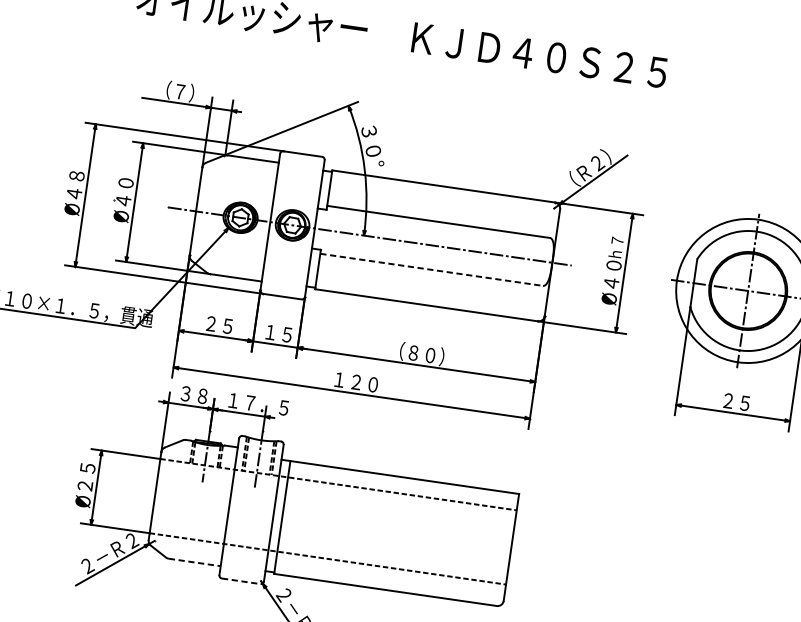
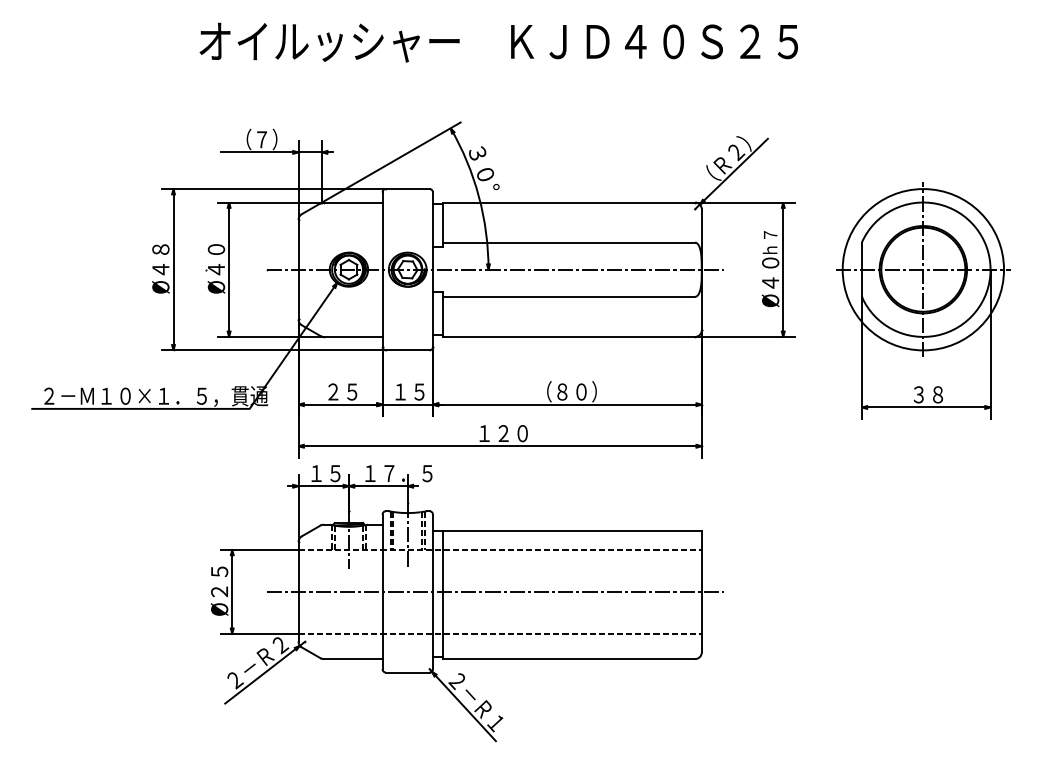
line: (432, 269) -> (569, 296), dashed -> solid
text: (193, 394) -> (325, 473), ３８ -> １５
text: (735, 401) -> (927, 394), ２５ -> ３８
line: (329, 520) -> (495, 591), added
line: (194, 562) -> (353, 659), dashed -> solid
line: (241, 581) -> (407, 672), dashed -> solid

